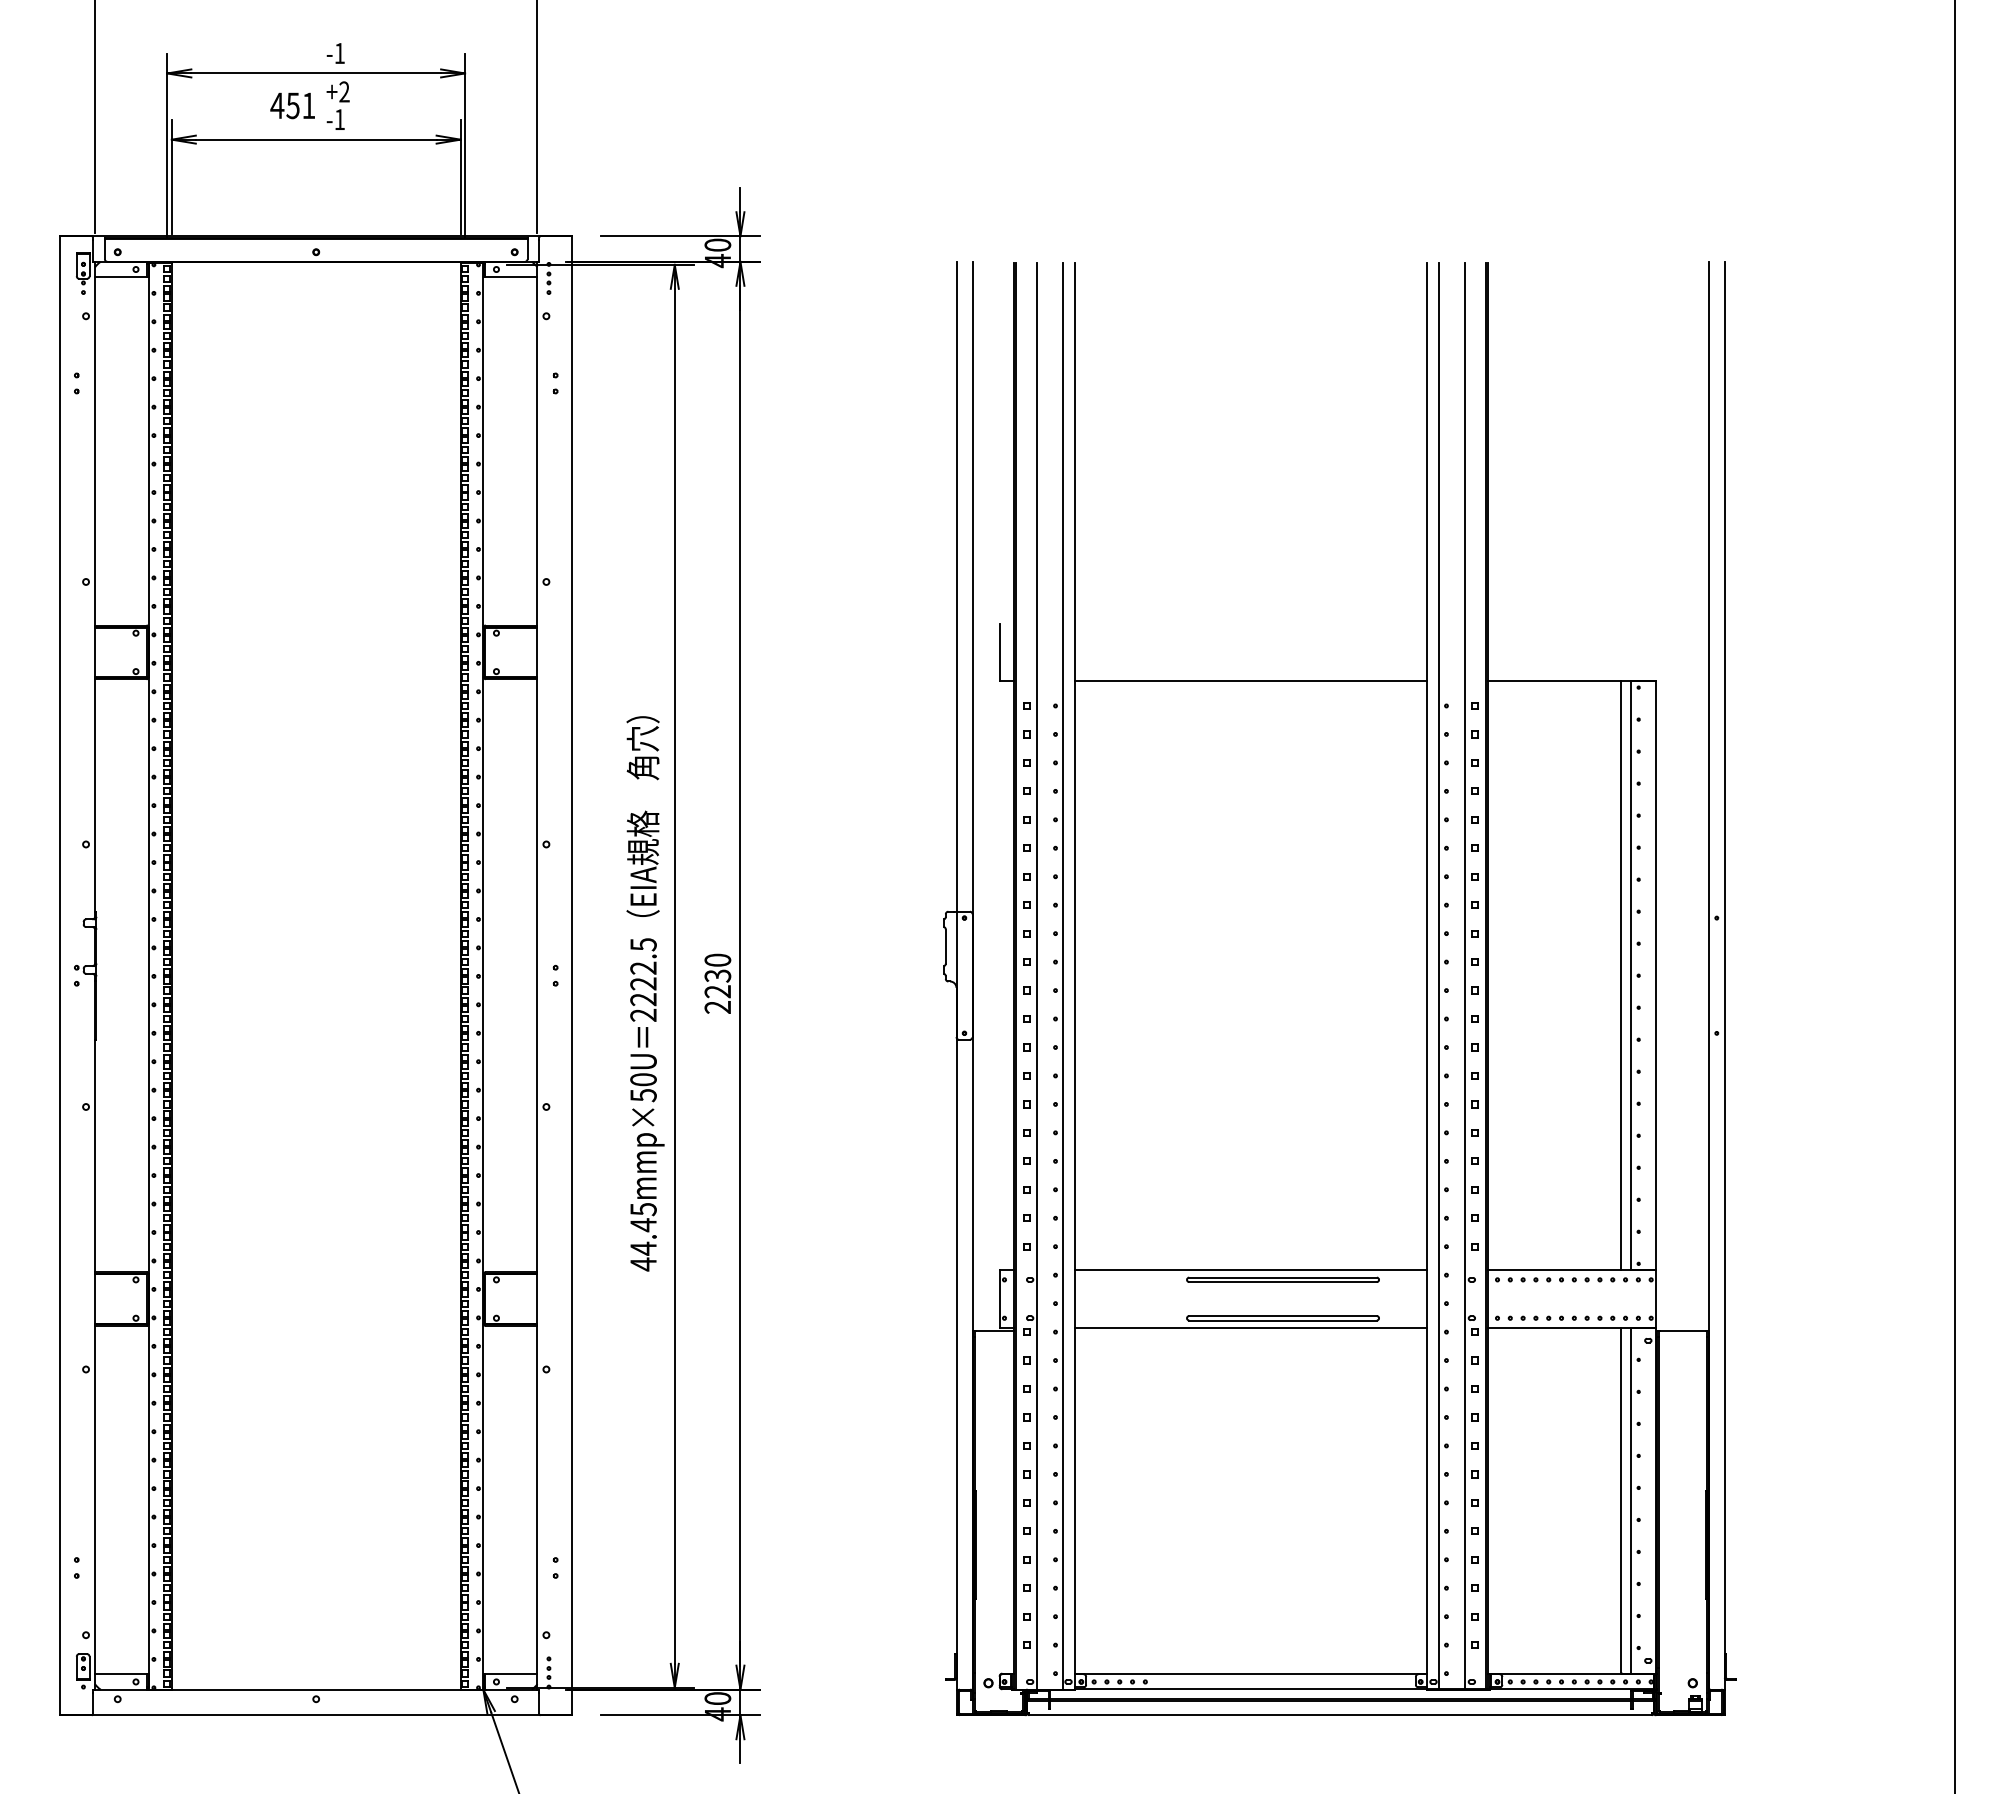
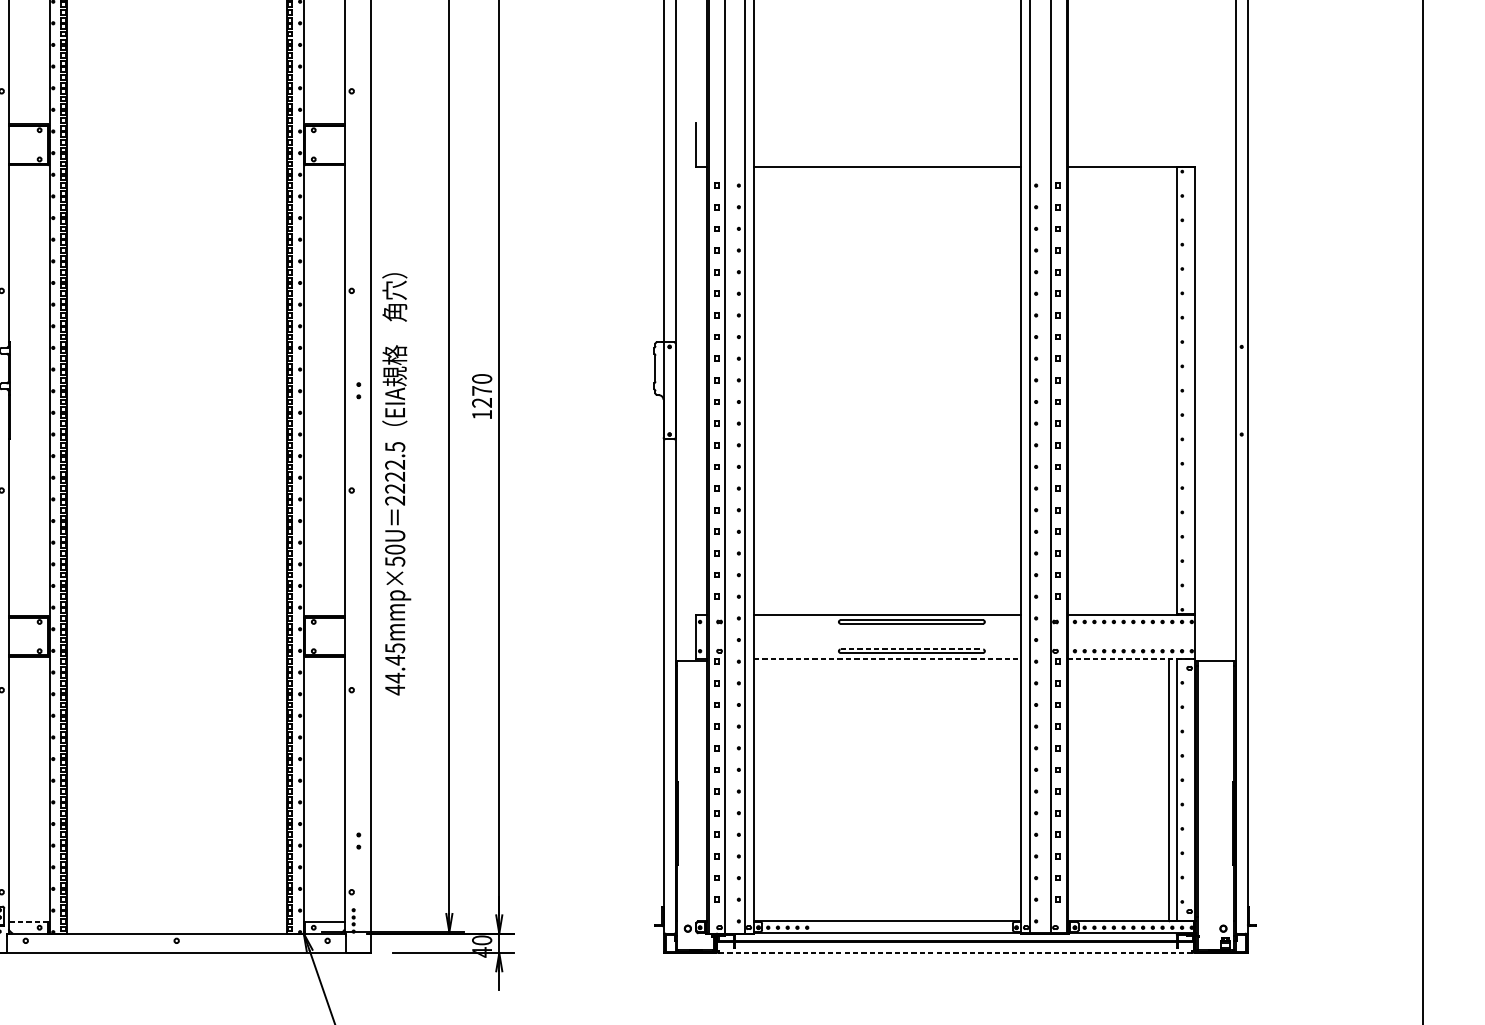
line: (1621, 975) -> (1169, 390), removed
text: (717, 991) -> (481, 402), 2230 -> 1270
text: (645, 993) -> (396, 484), moved
line: (1283, 1316) -> (912, 649), solid -> dashed
line: (1251, 1327) -> (887, 658), solid -> dashed
line: (1571, 1327) -> (1131, 658), solid -> dashed
line: (120, 1674) -> (27, 922), solid -> dashed
line: (1341, 1715) -> (956, 953), solid -> dashed

